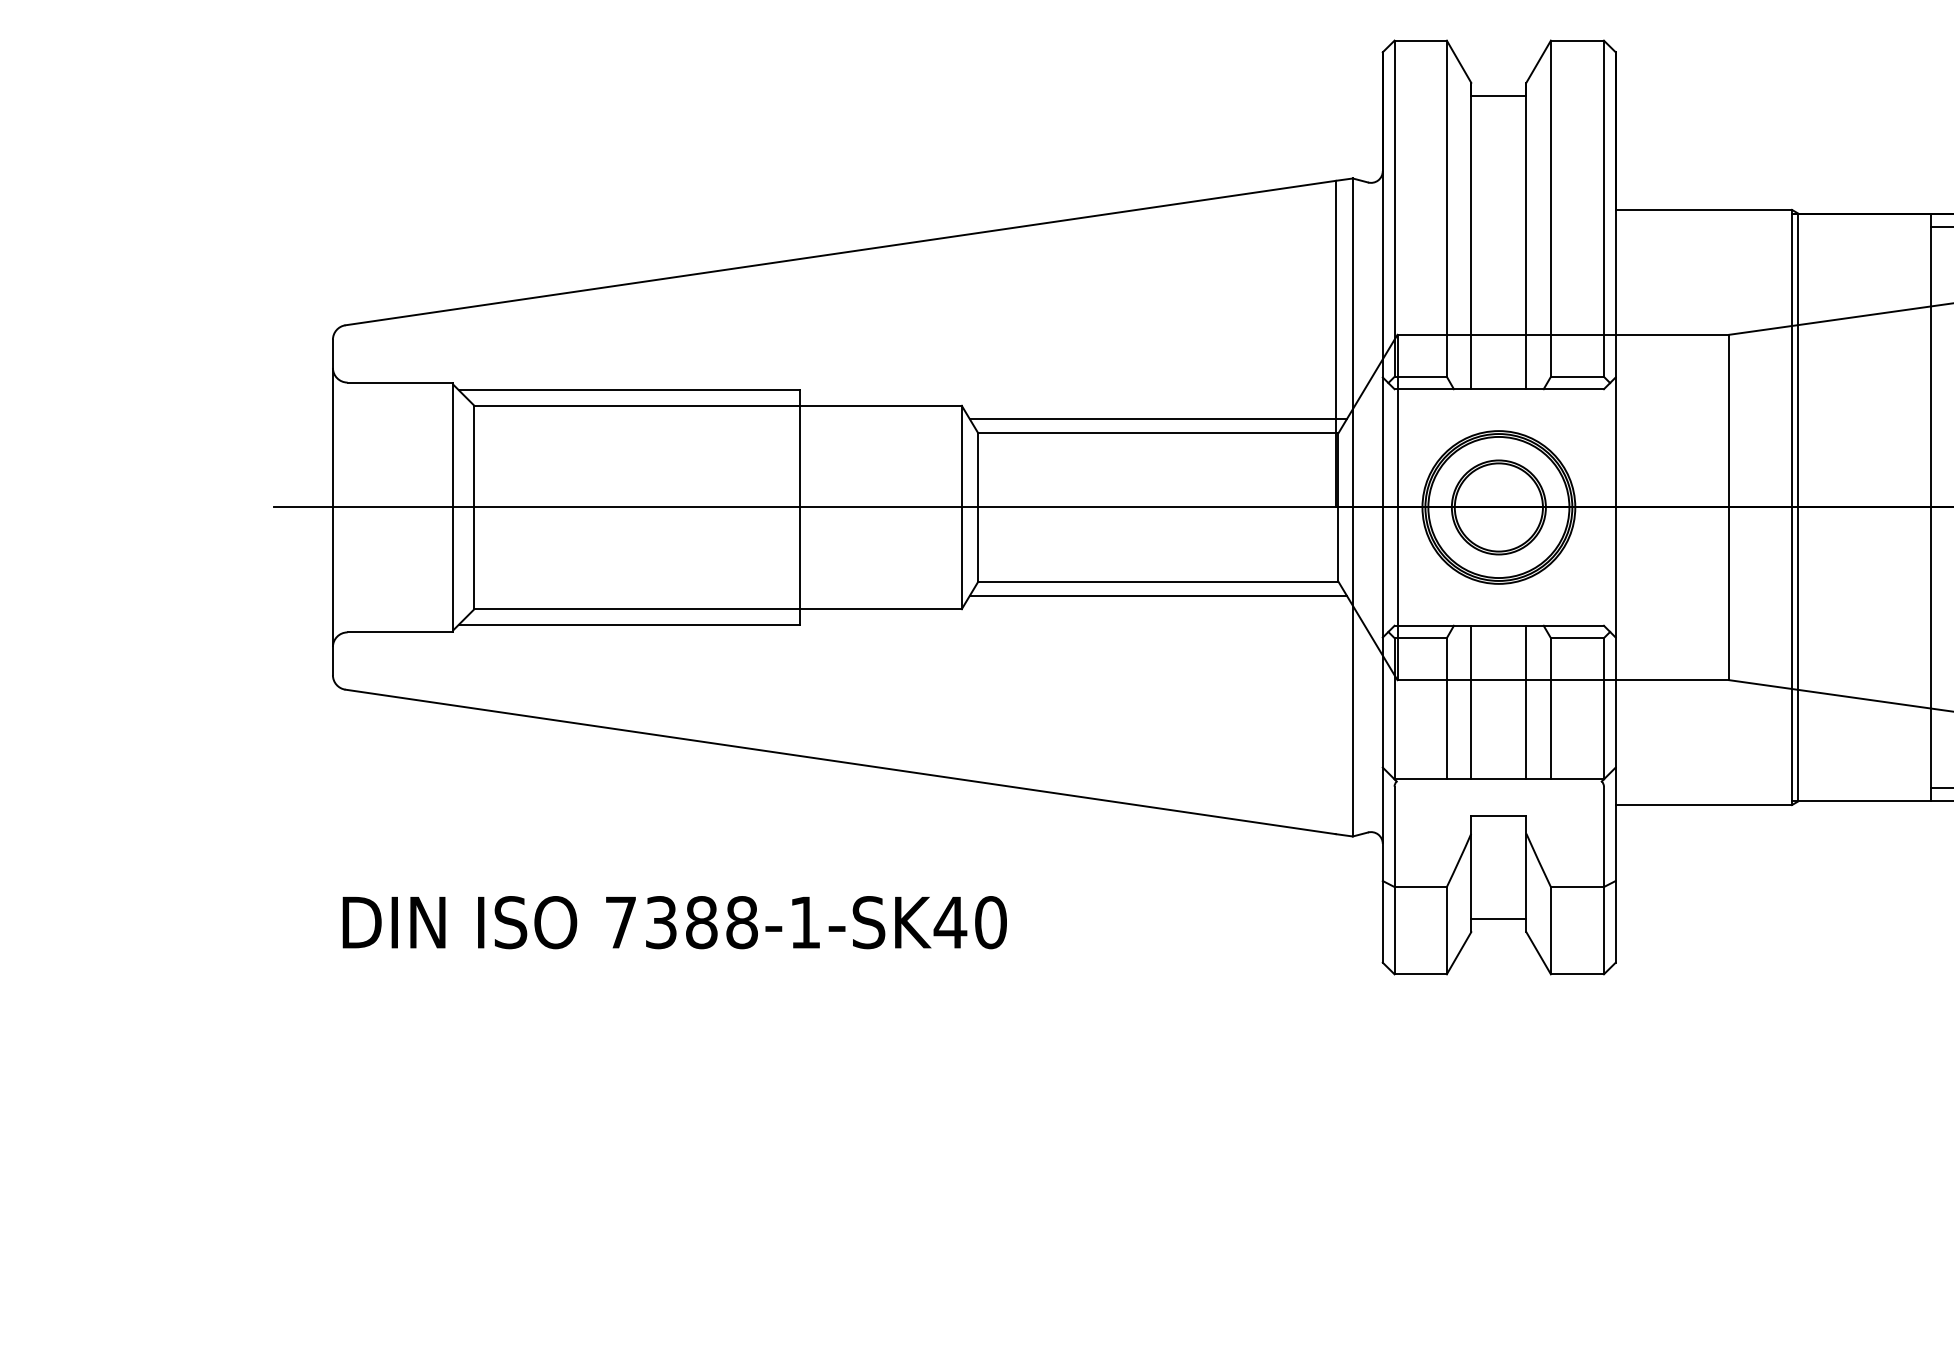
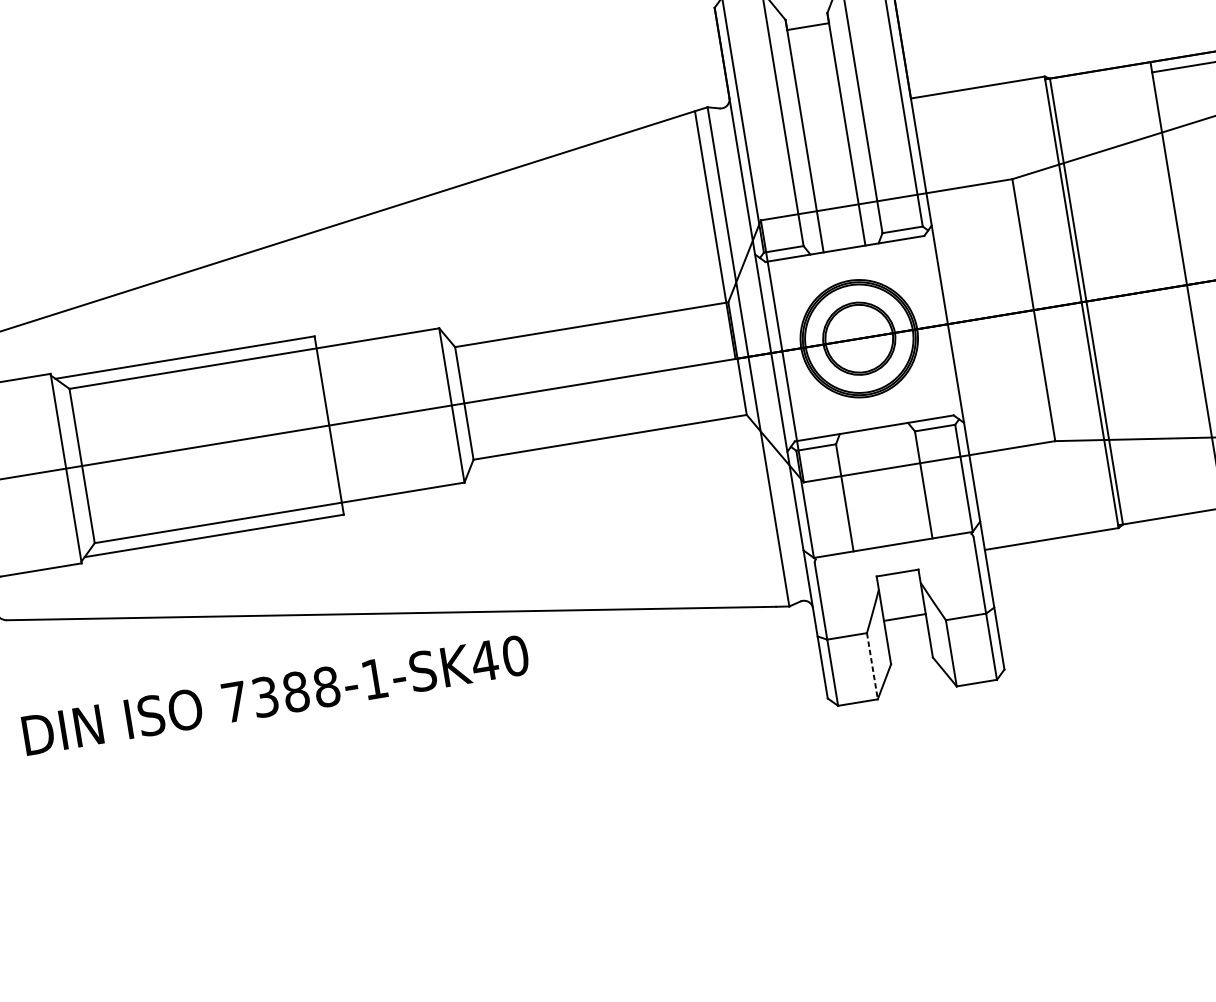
line: (1157, 419) -> (589, 314), removed
line: (1157, 595) -> (611, 447), removed
line: (1471, 702) -> (862, 490), removed
line: (1526, 702) -> (904, 483), removed
line: (1498, 918) -> (904, 617), moved
text: (674, 922) -> (275, 695), moved
line: (1446, 930) -> (872, 666), solid -> dashed

